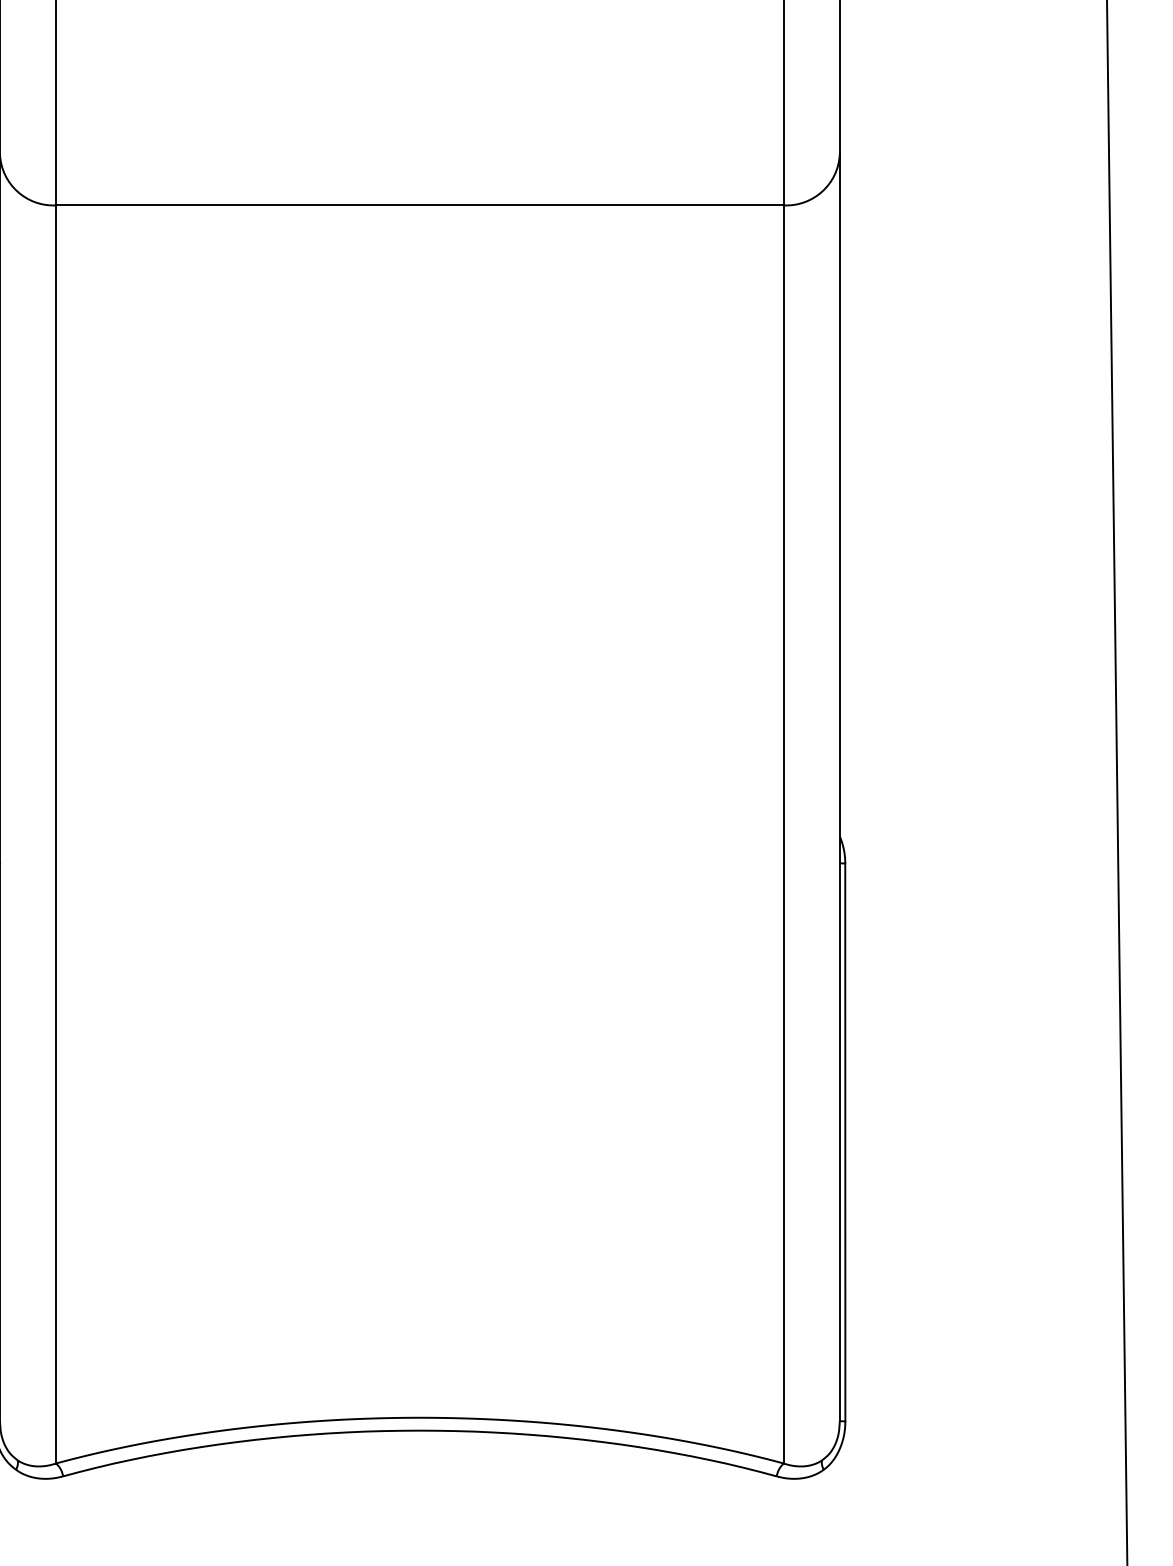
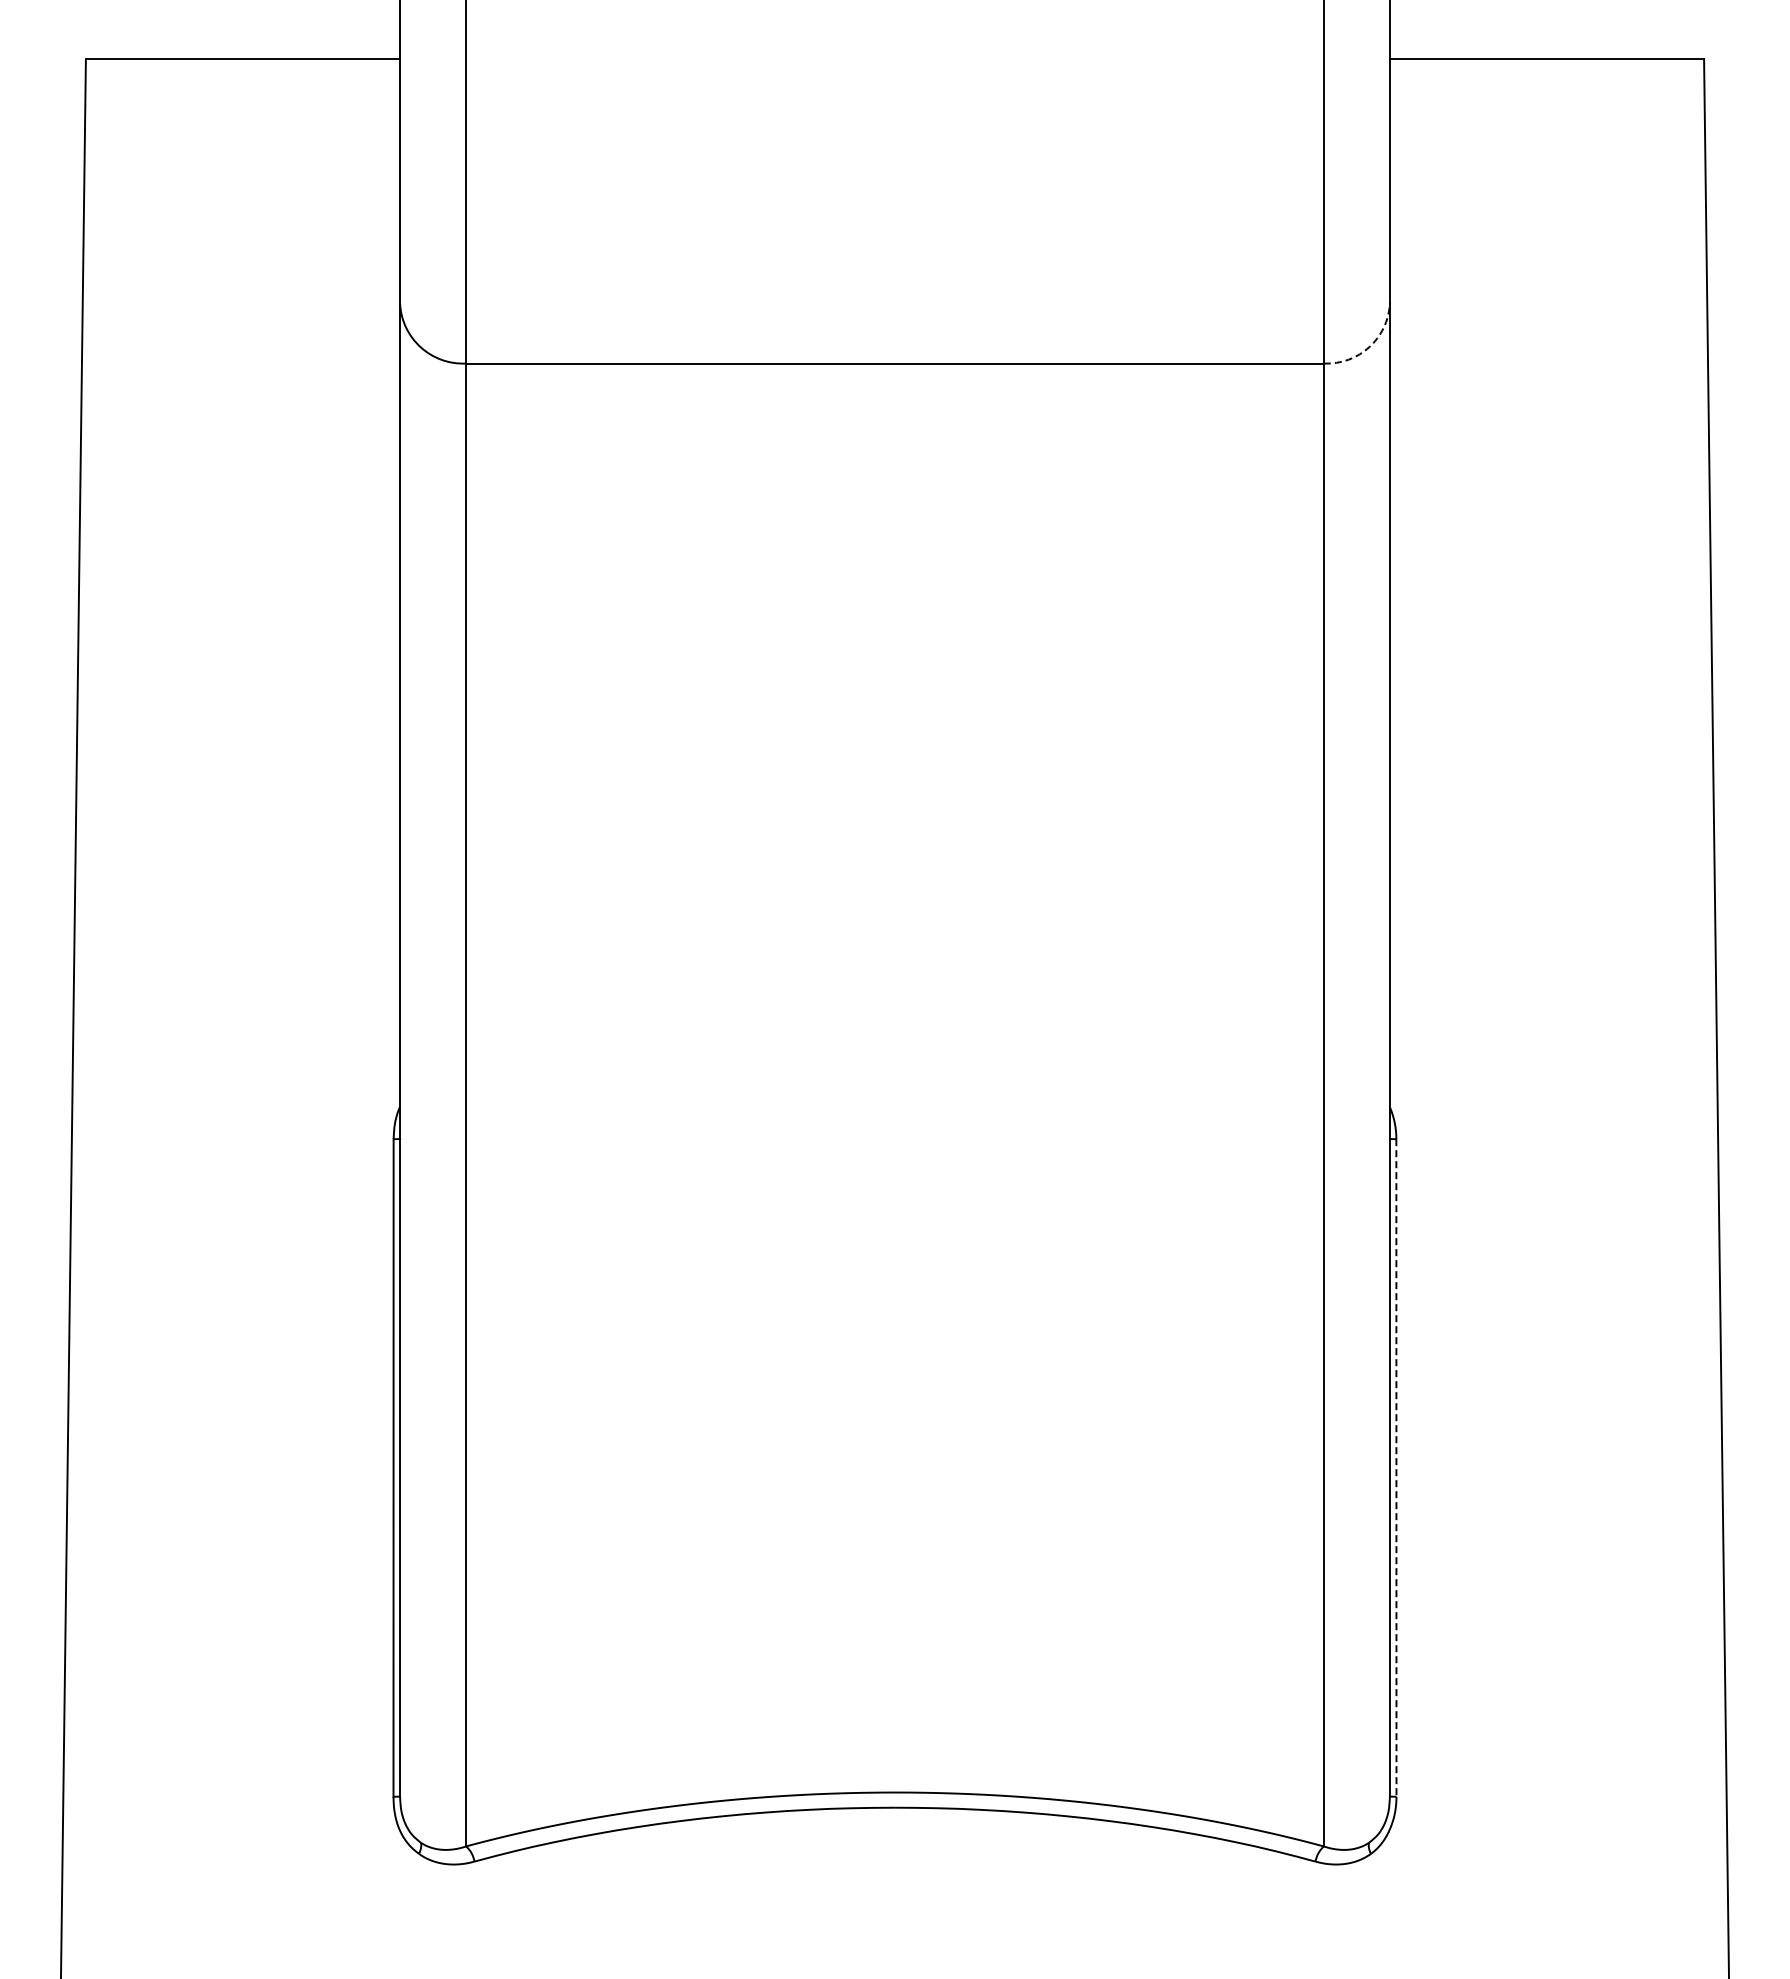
arc: (822, 191) -> (1369, 347), solid -> dashed
line: (845, 1142) -> (1396, 1467), solid -> dashed

